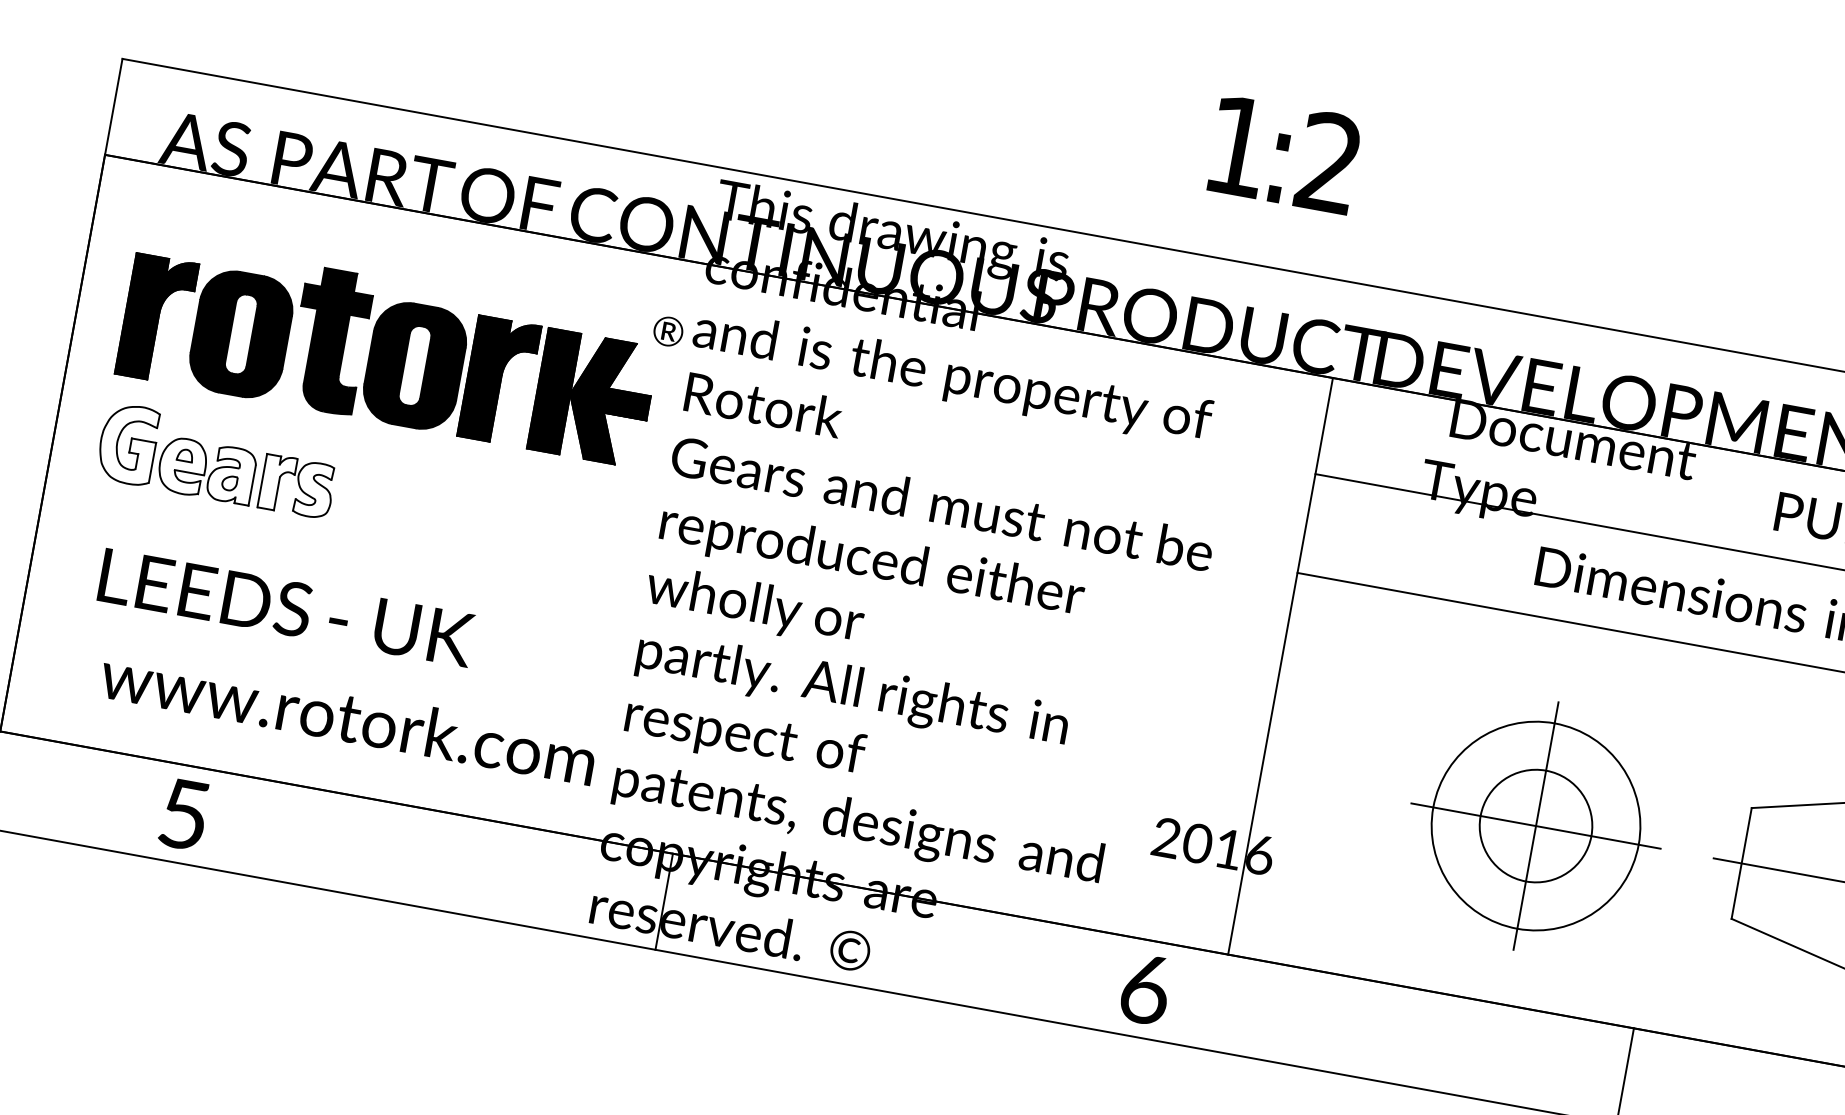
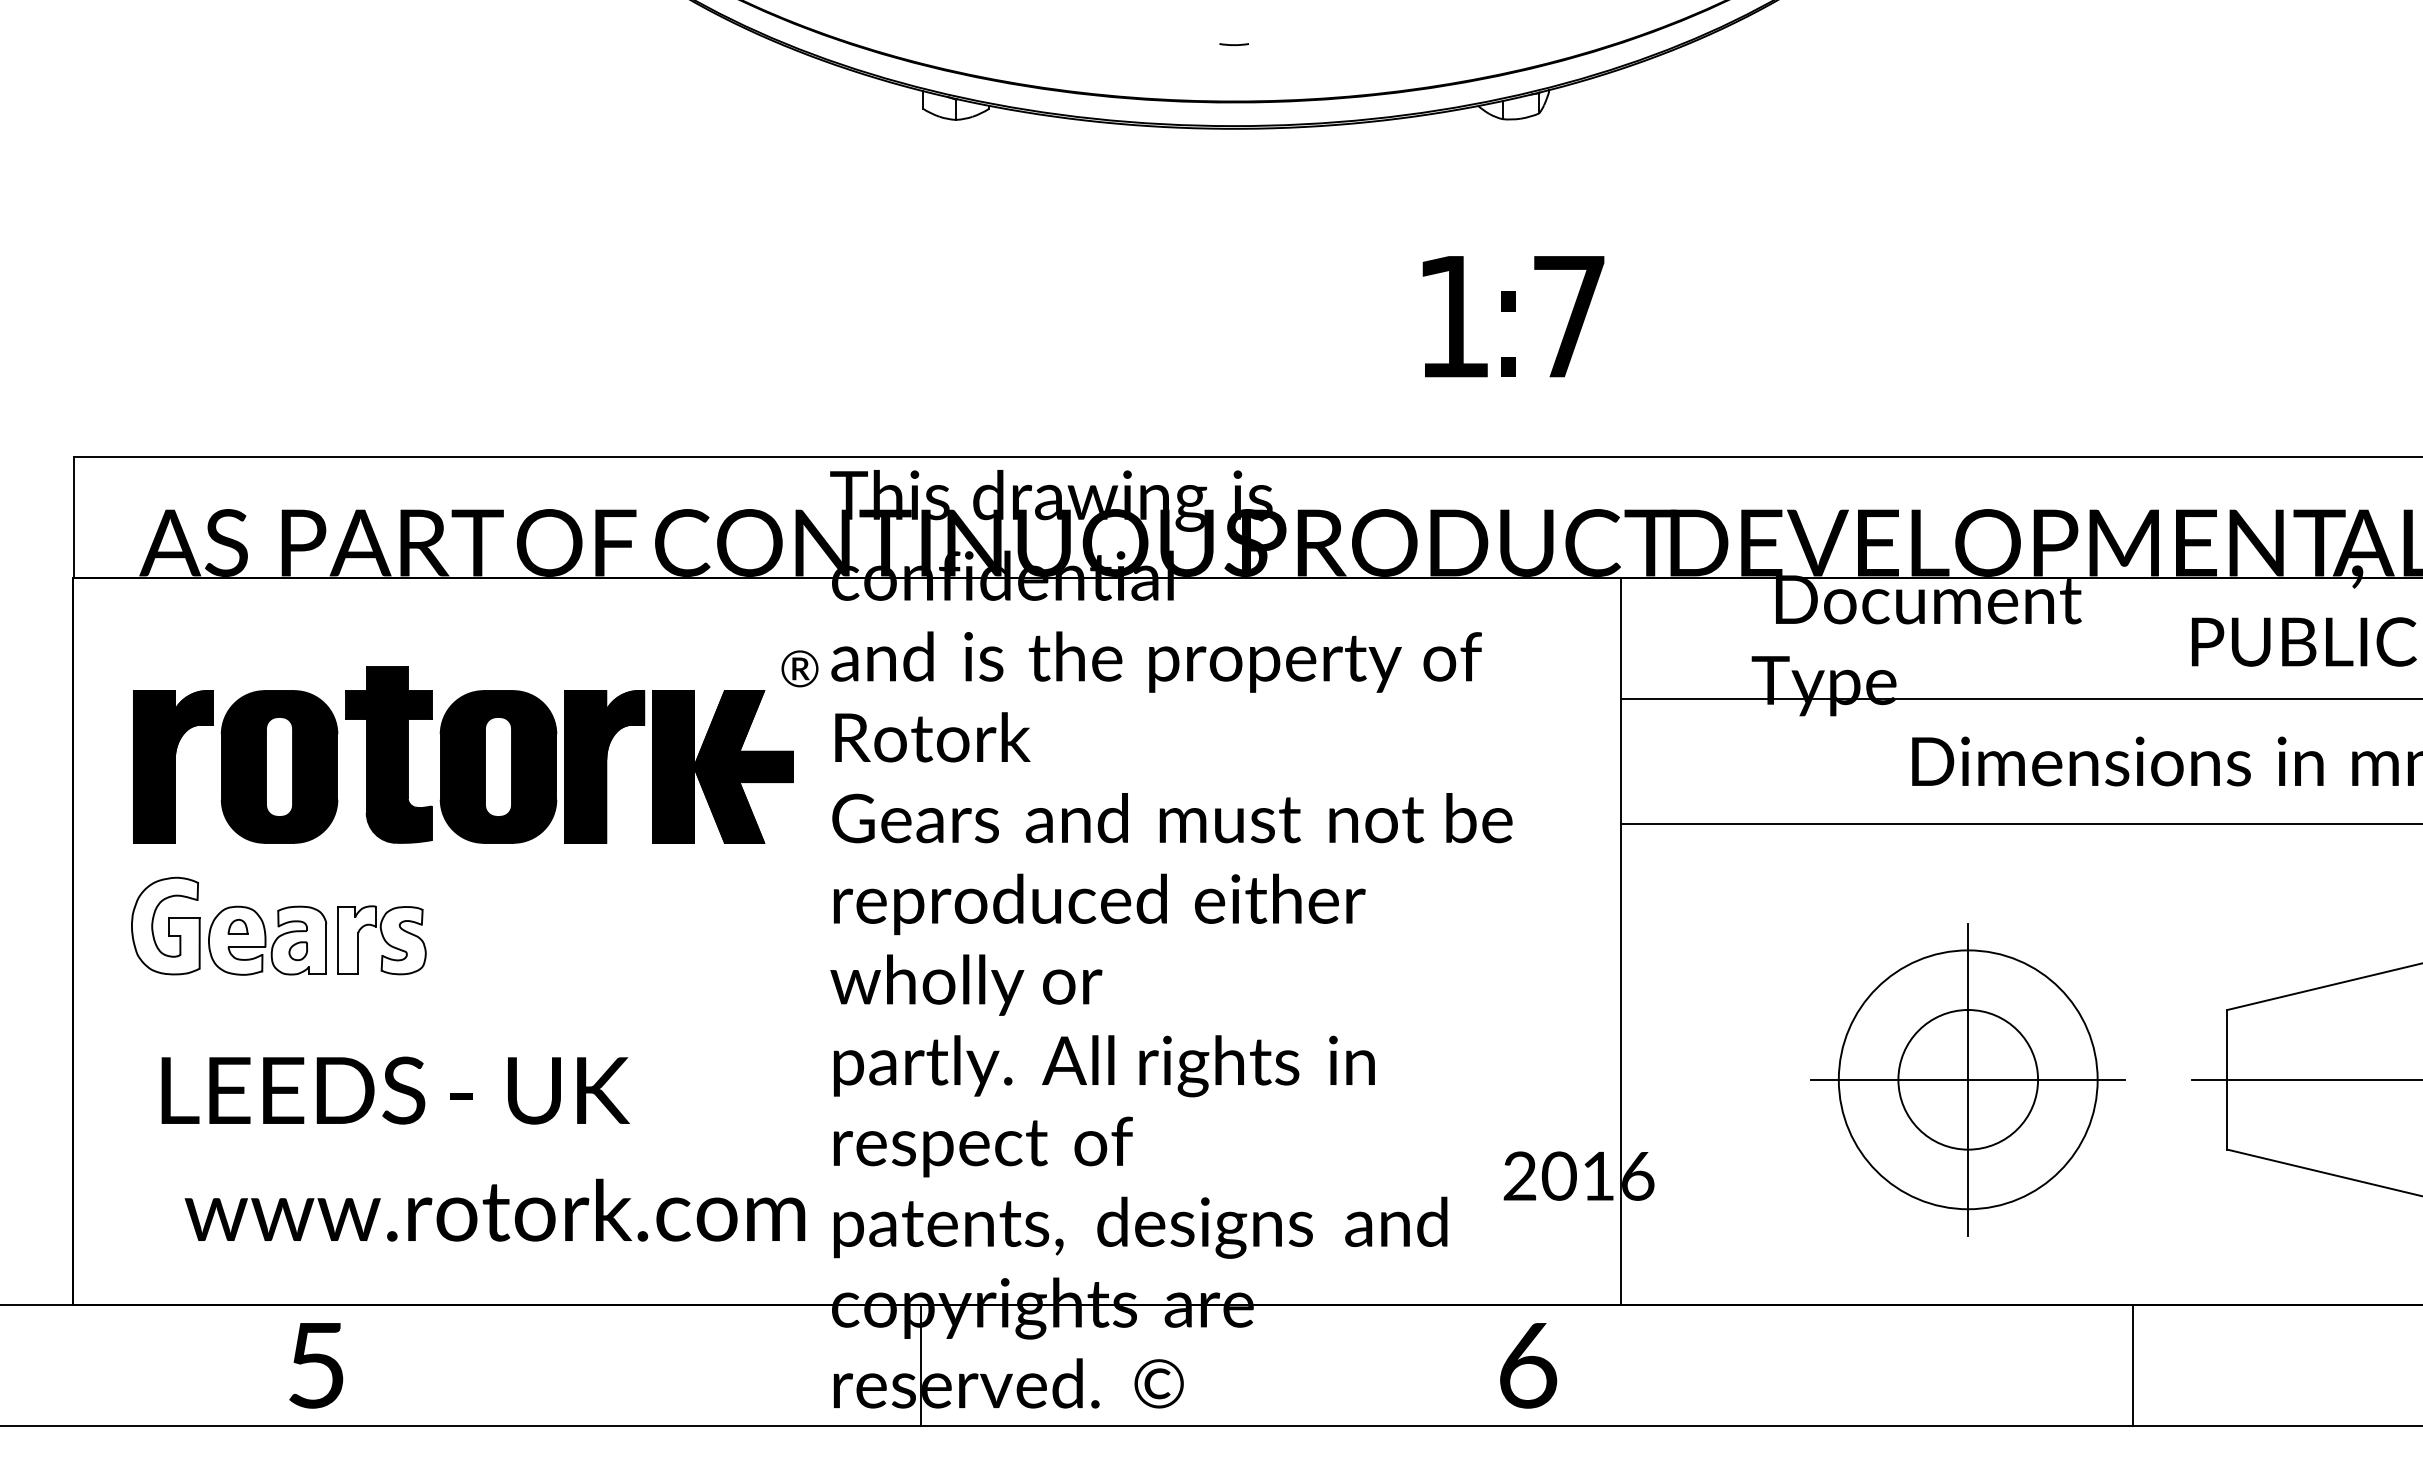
text: (1329, 162) -> (1568, 315), 2 -> 7

